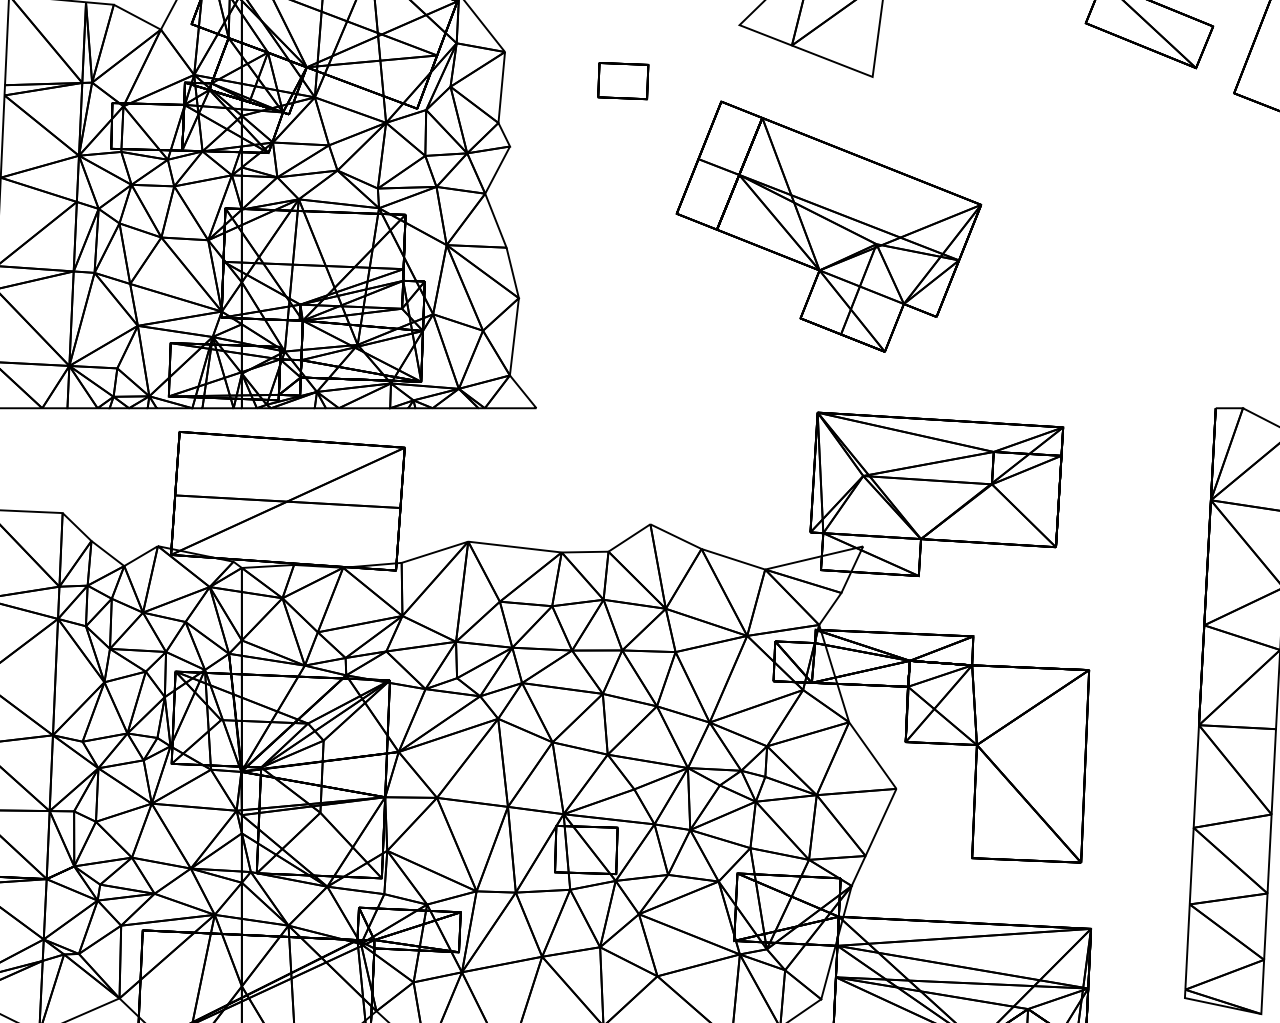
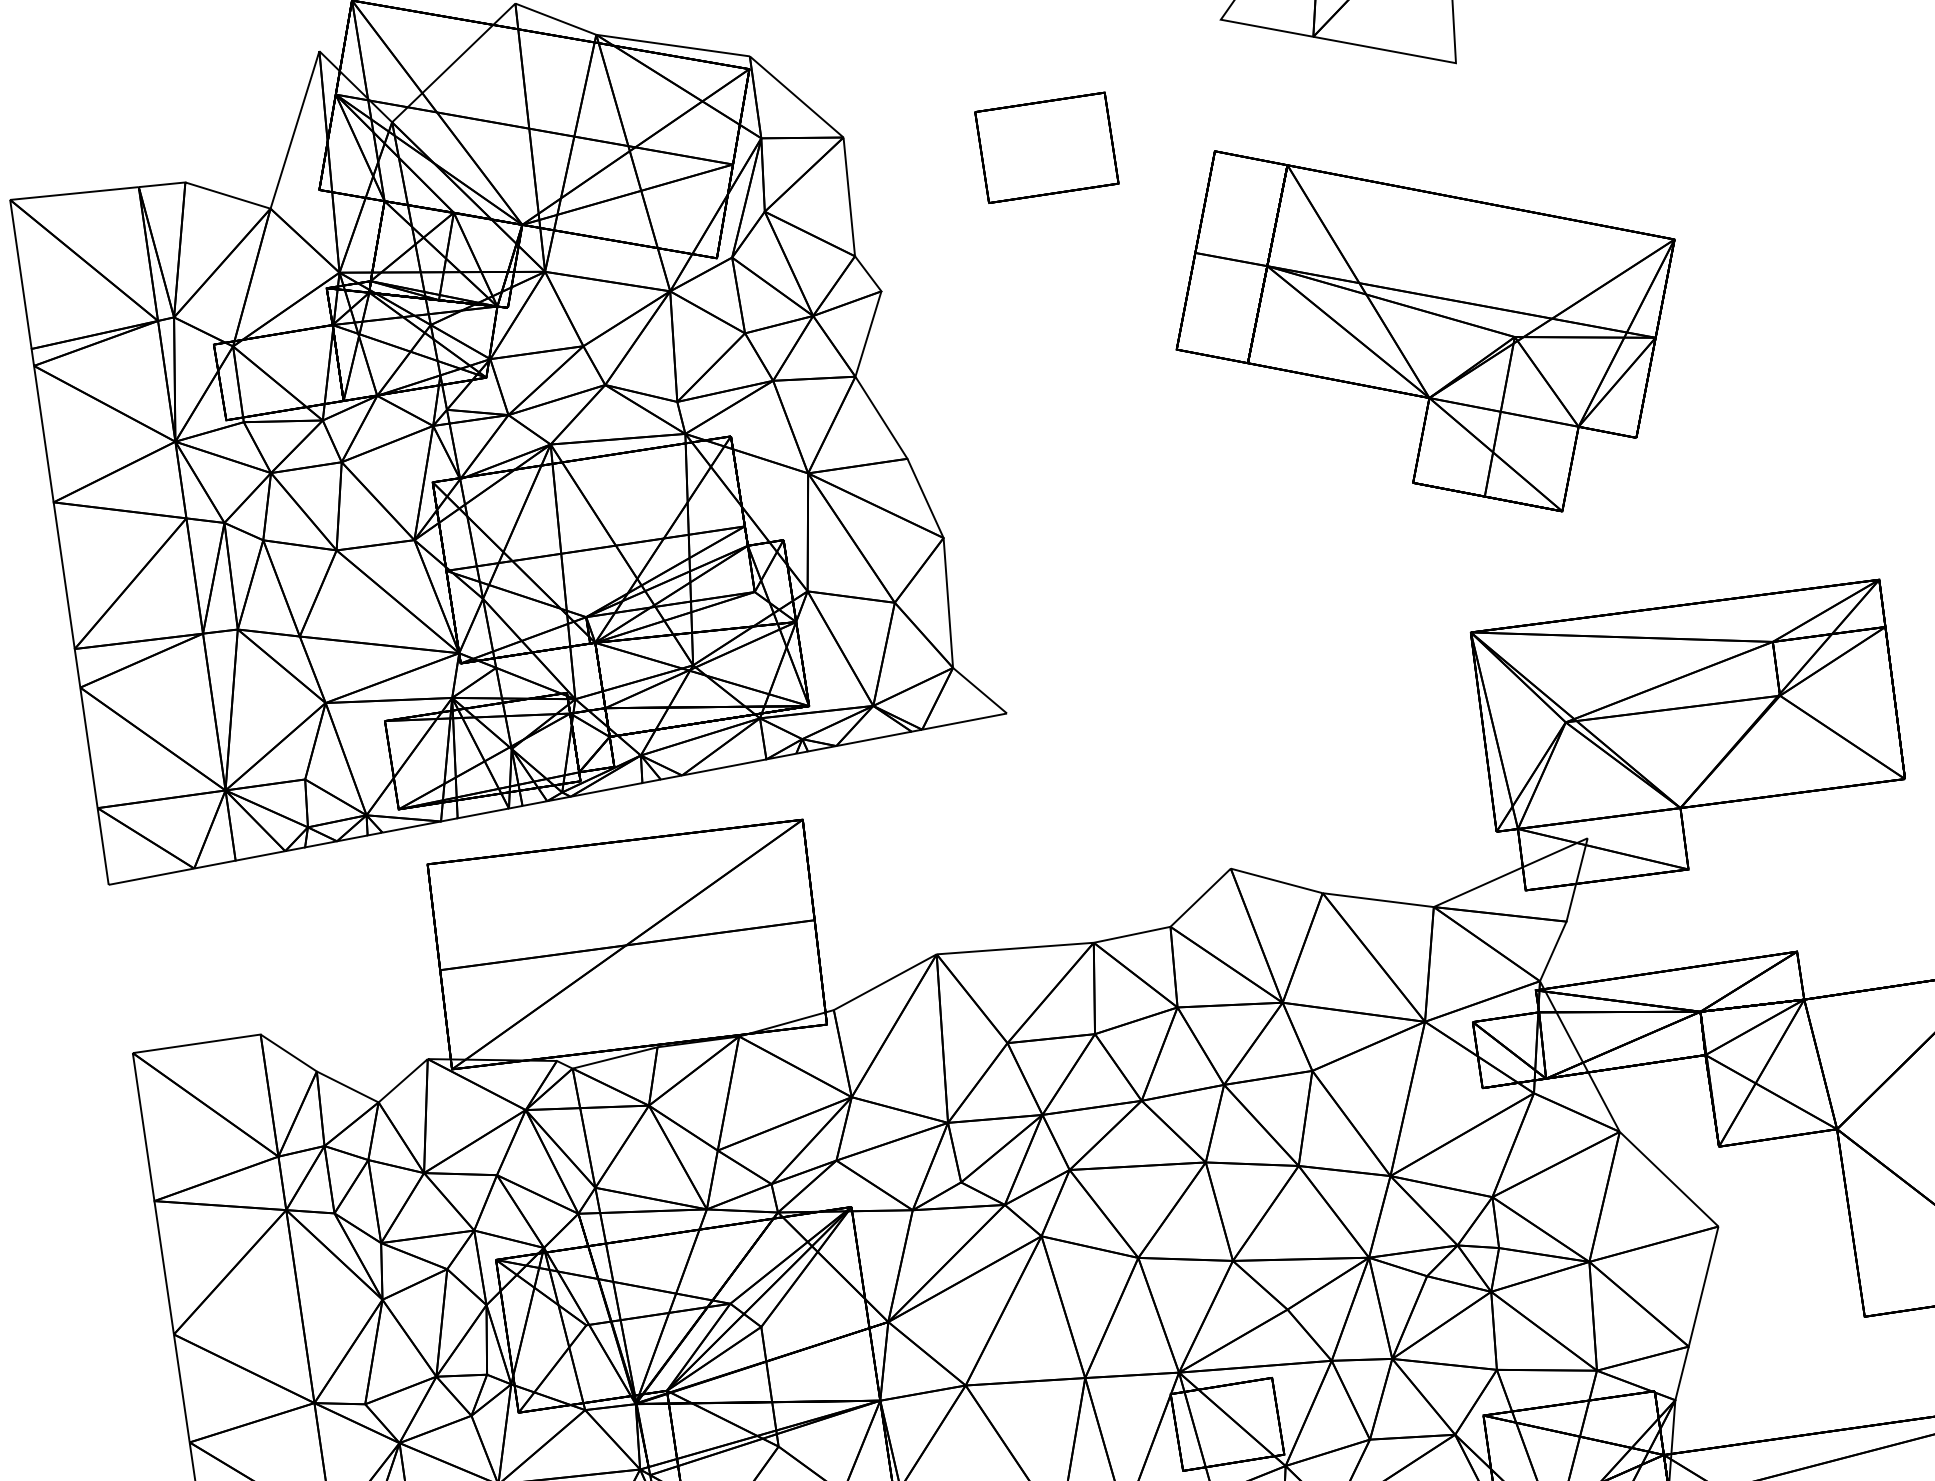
part: (623, 81) -> (1047, 148), size x1.6

